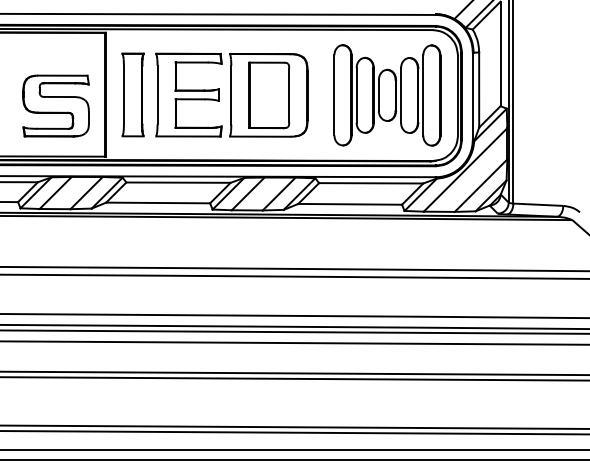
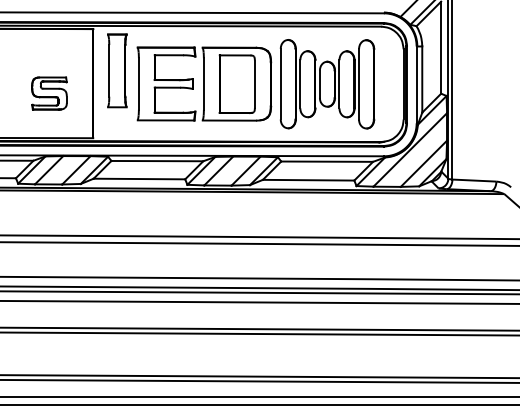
part: (133, 94) -> (117, 70), moved
part: (387, 95) -> (327, 84), moved
part: (56, 105) -> (49, 93), size x0.6

